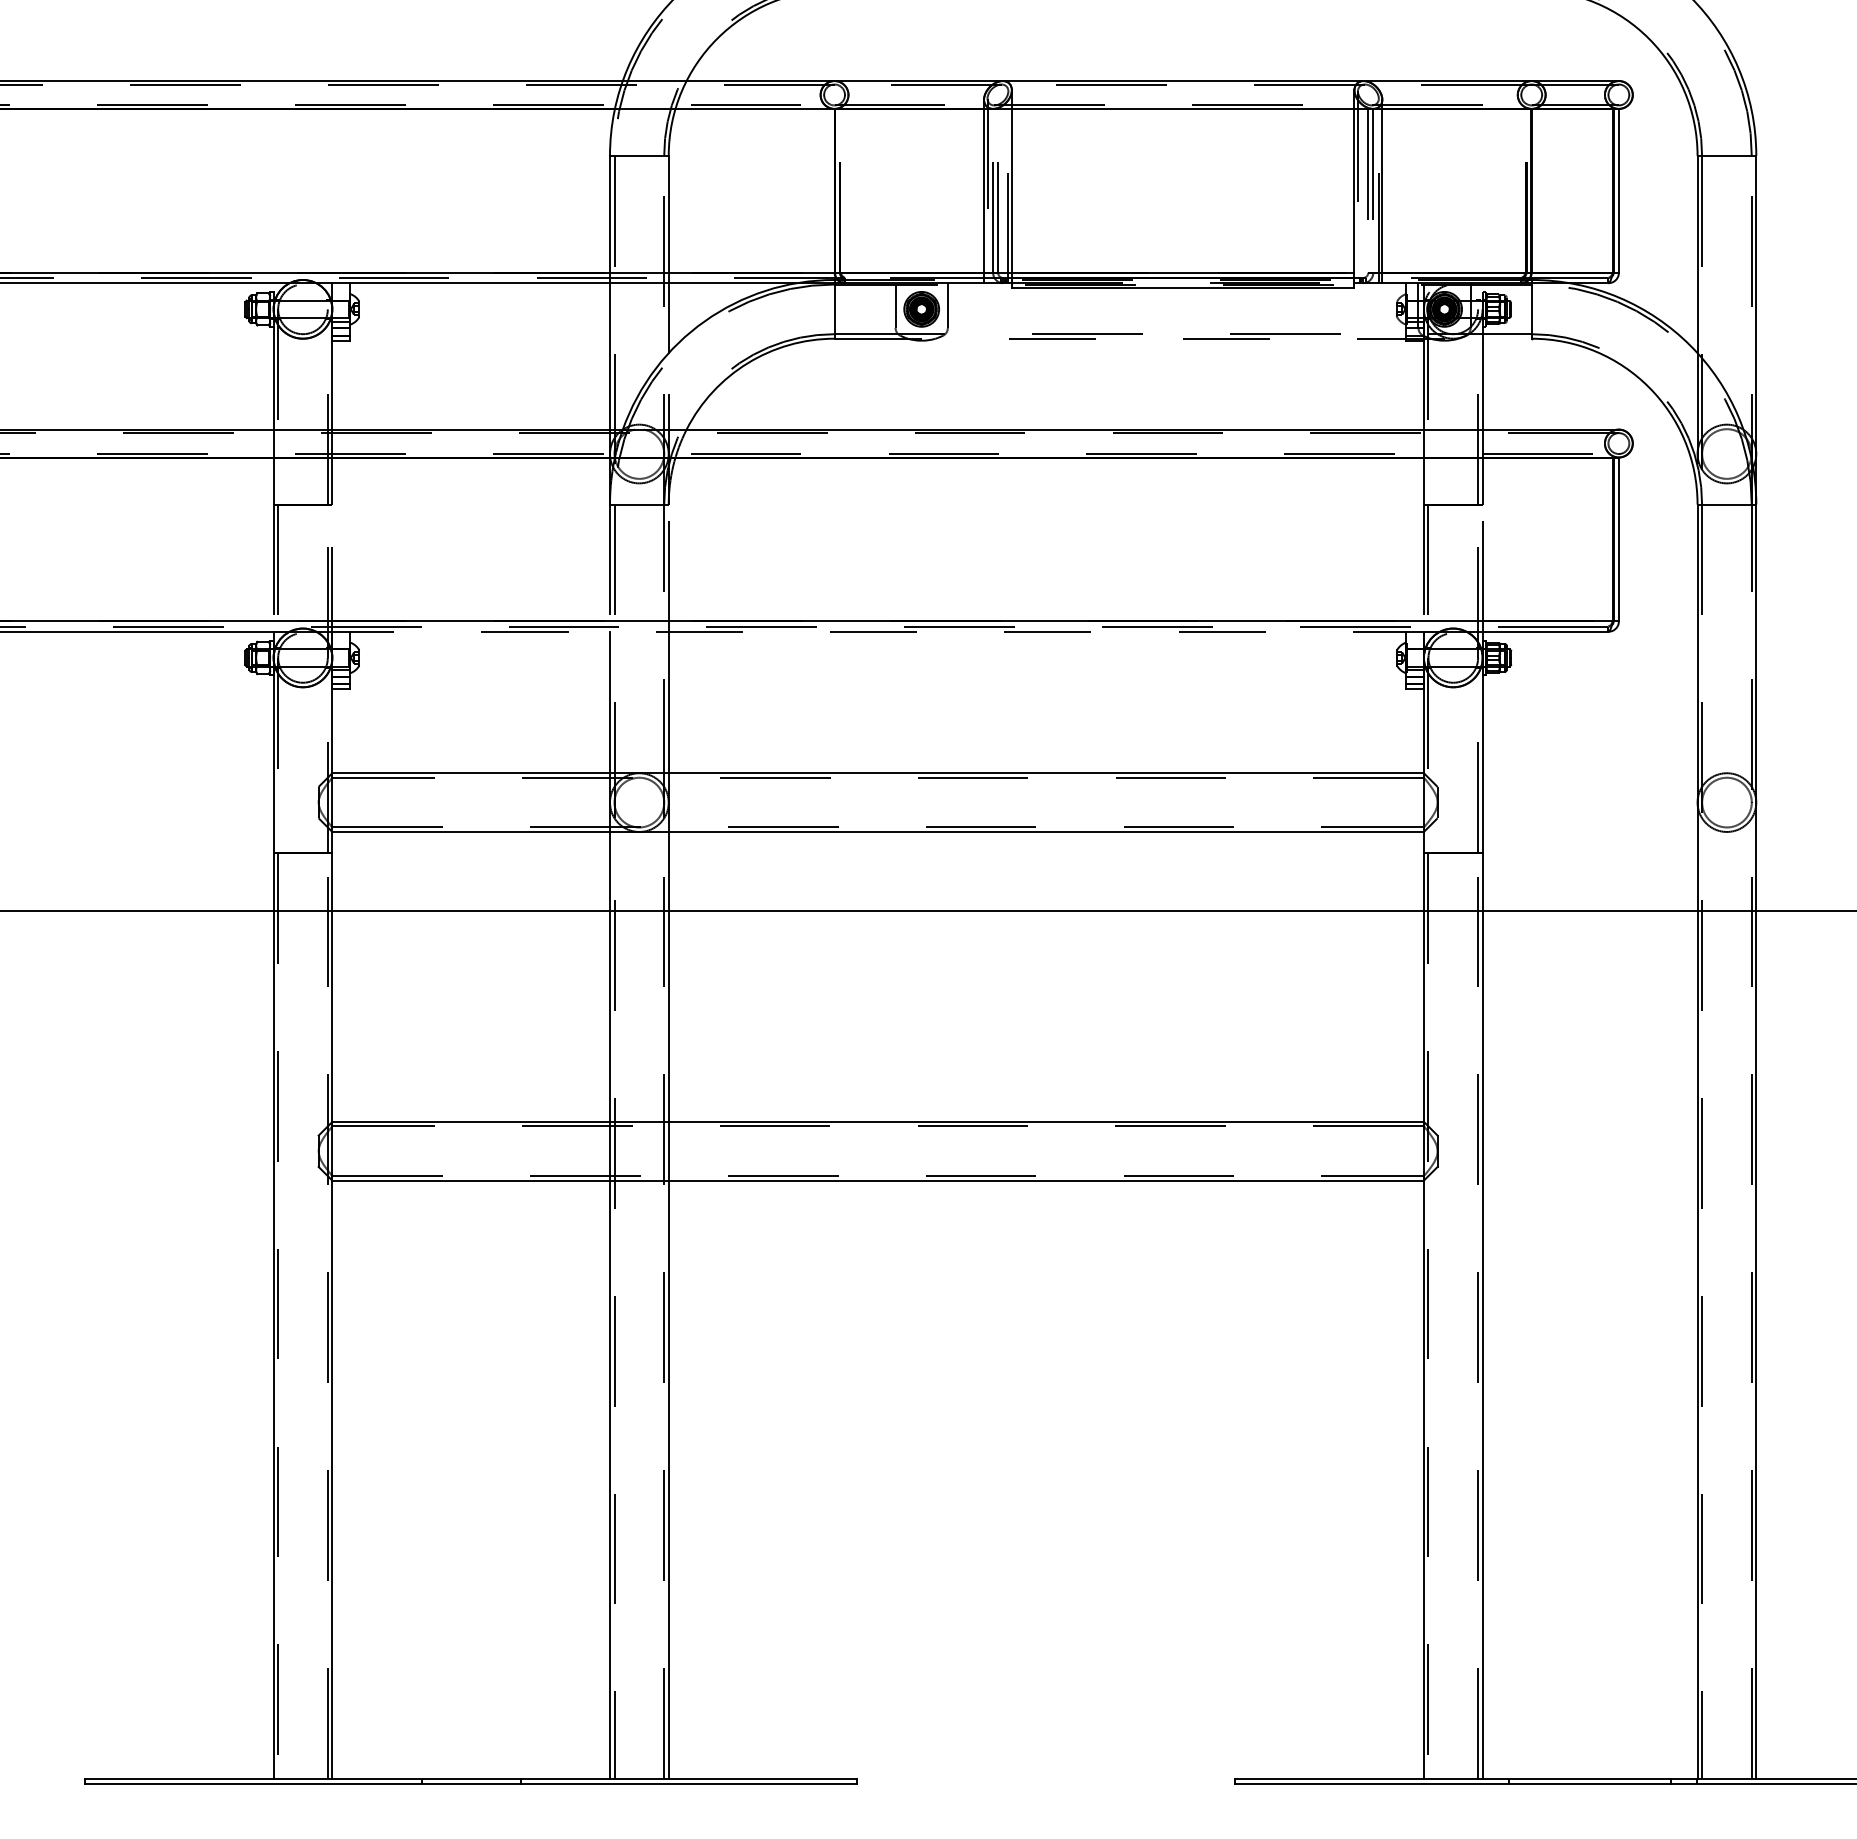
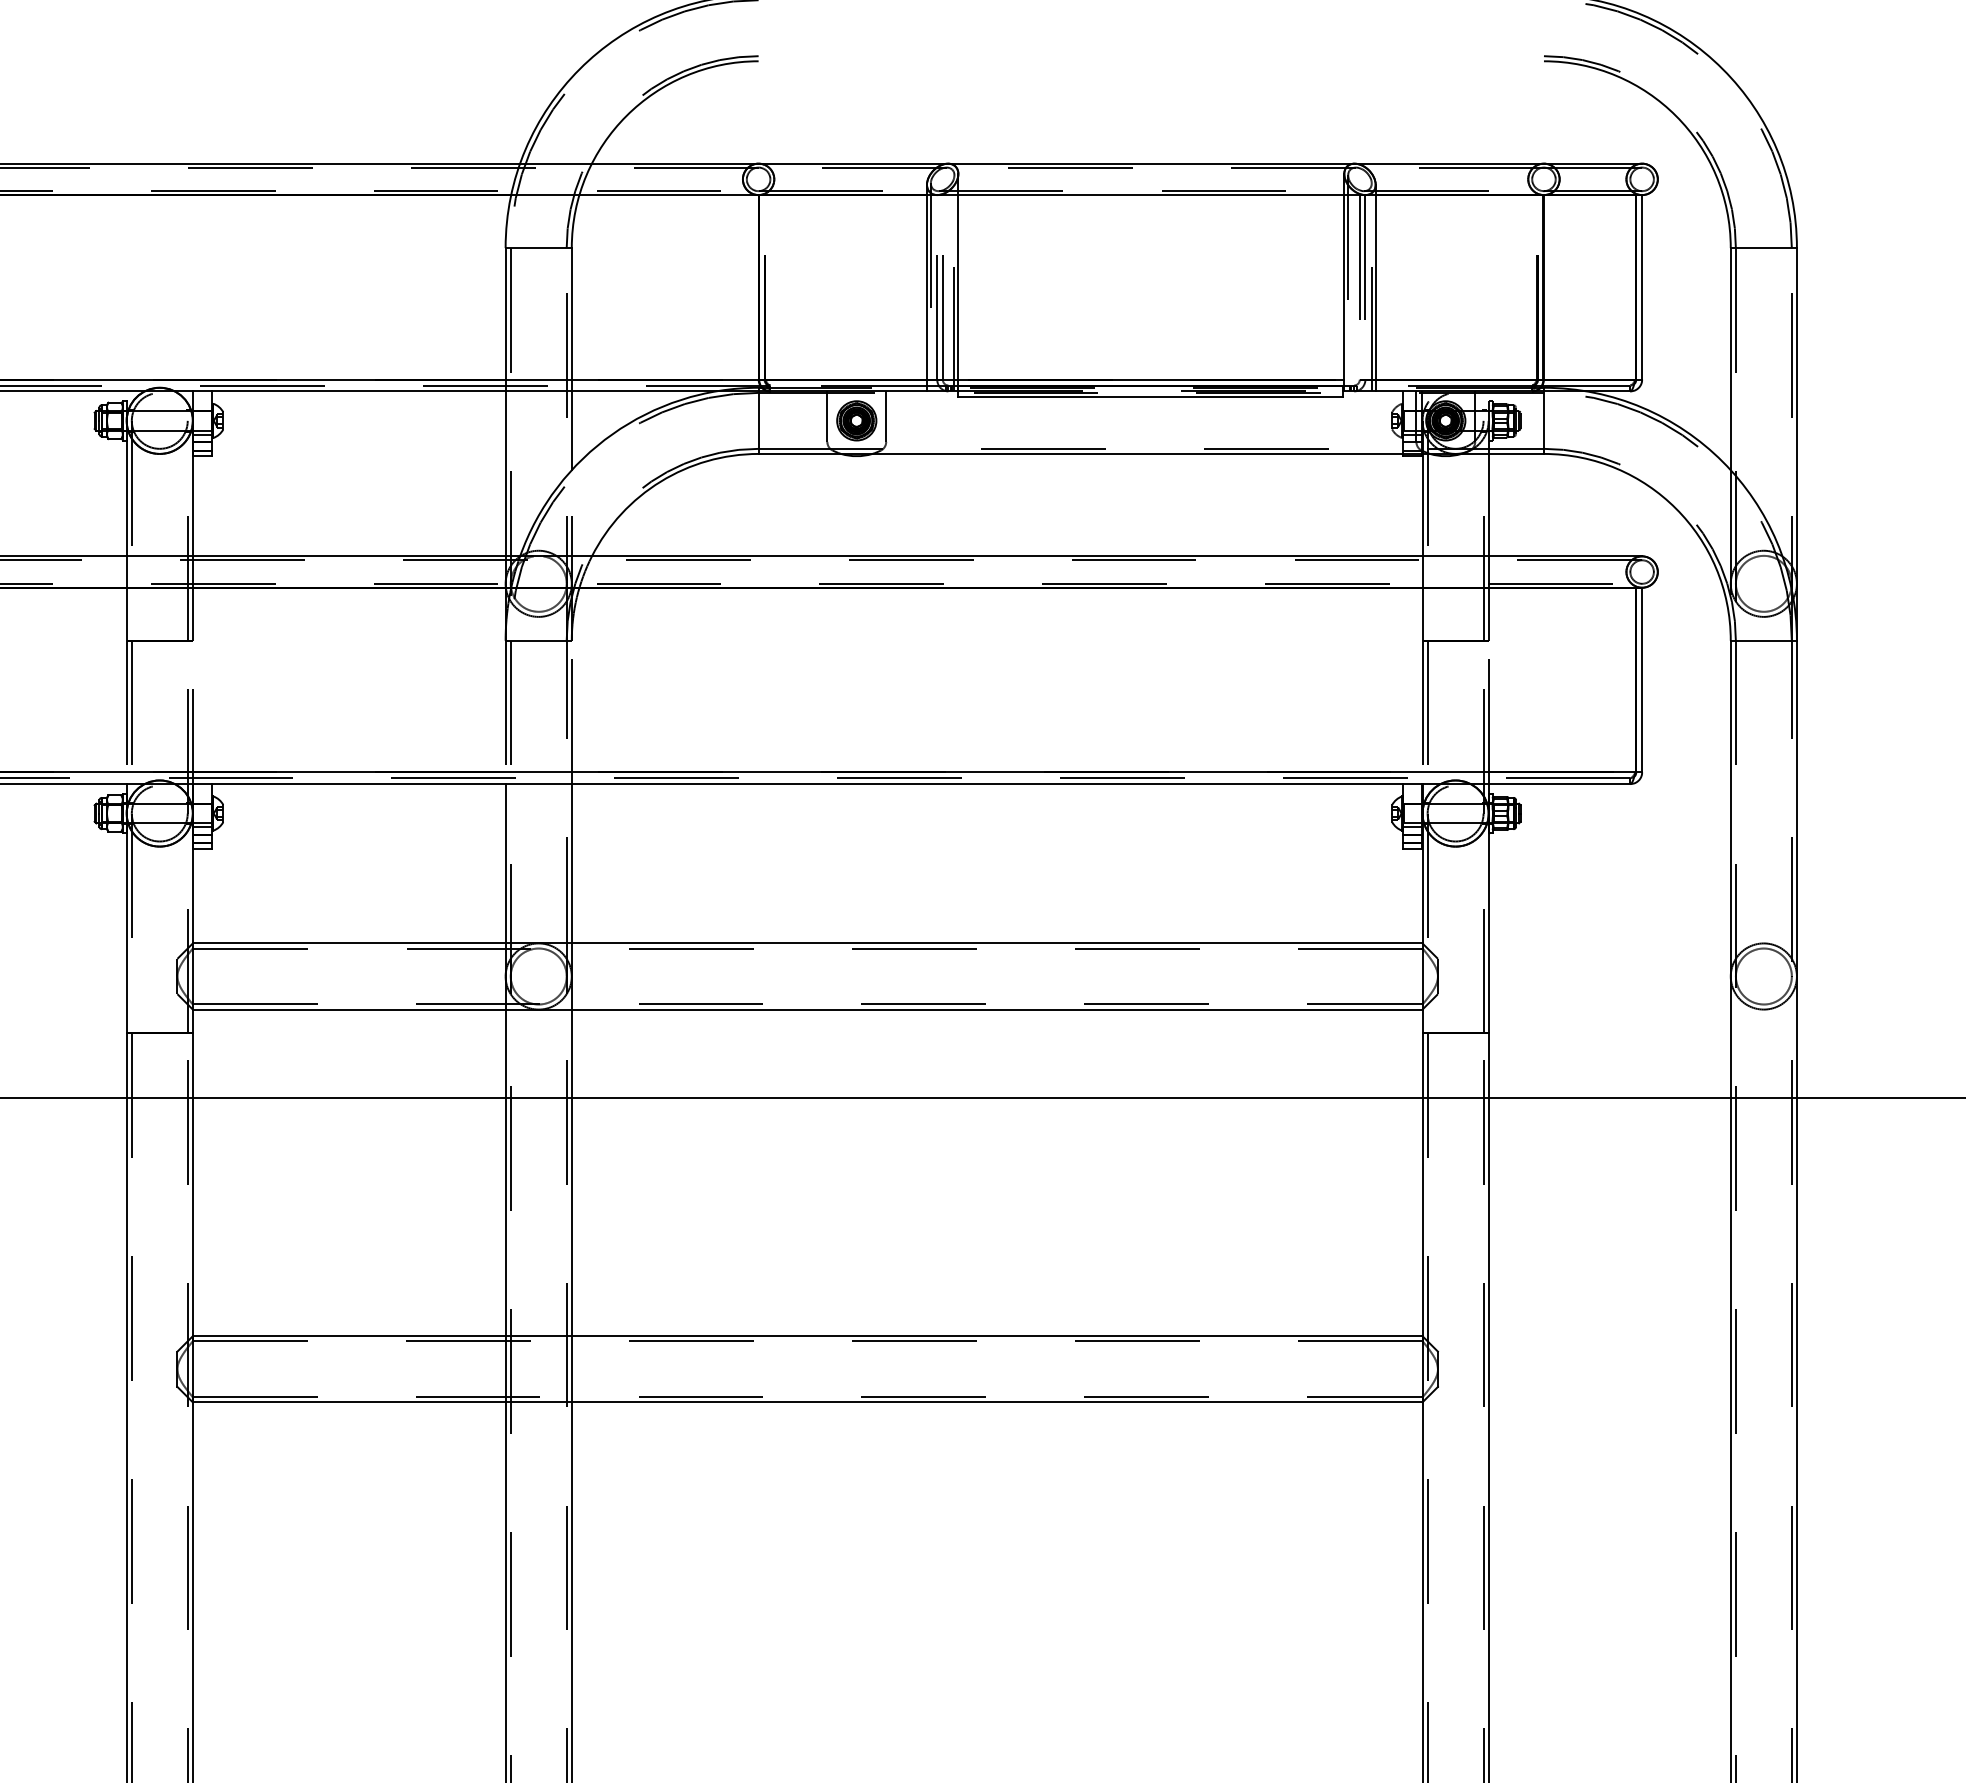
line: (1183, 338) -> (1151, 453), dashed -> solid
line: (878, 631) -> (808, 783), dashed -> solid

